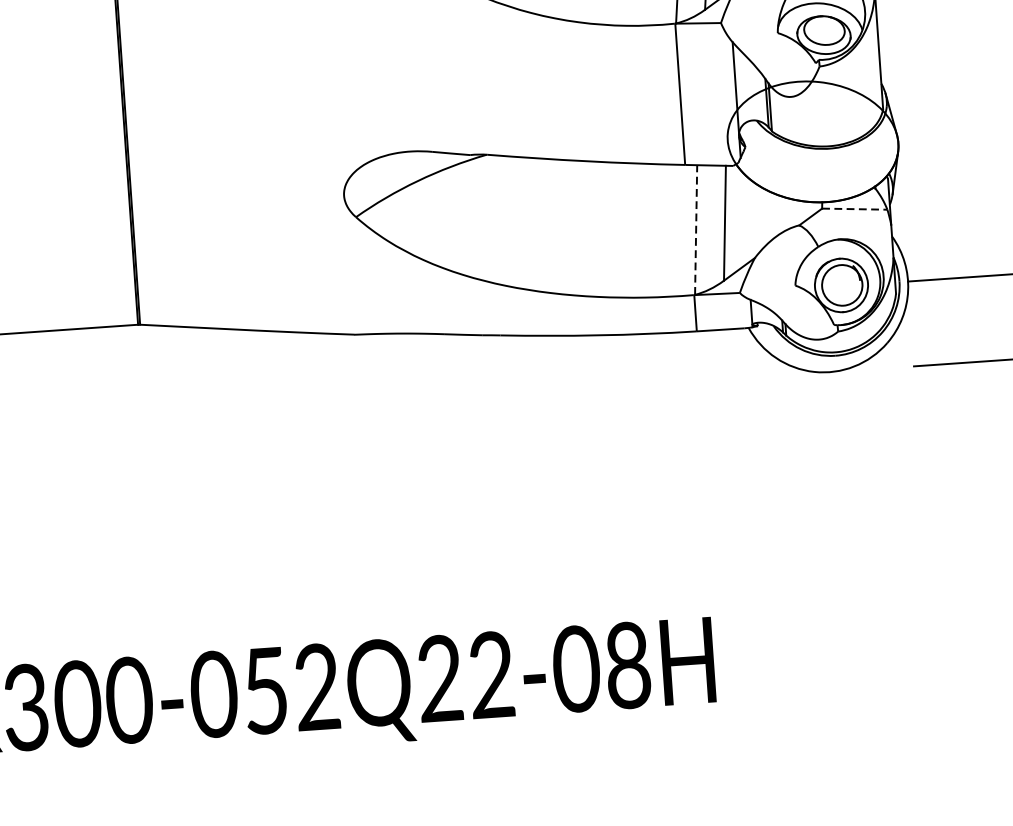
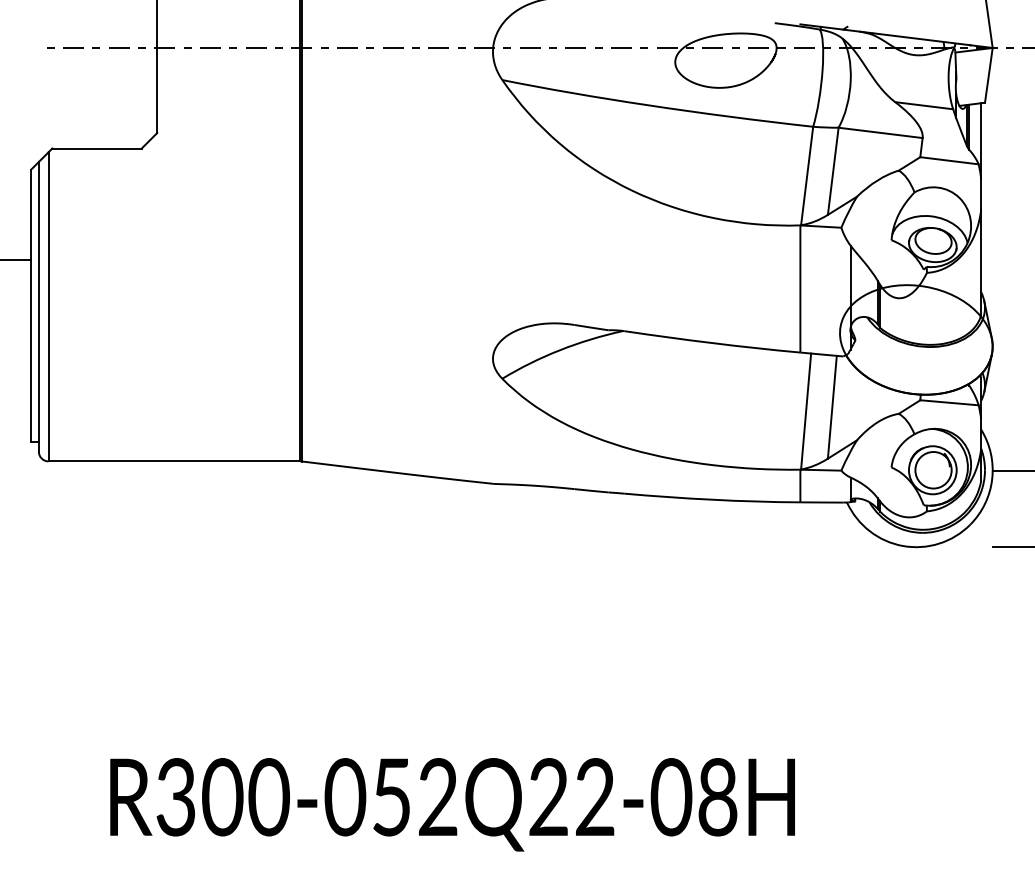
line: (854, 208) -> (949, 402), dashed -> solid
line: (696, 229) -> (806, 411), dashed -> solid

